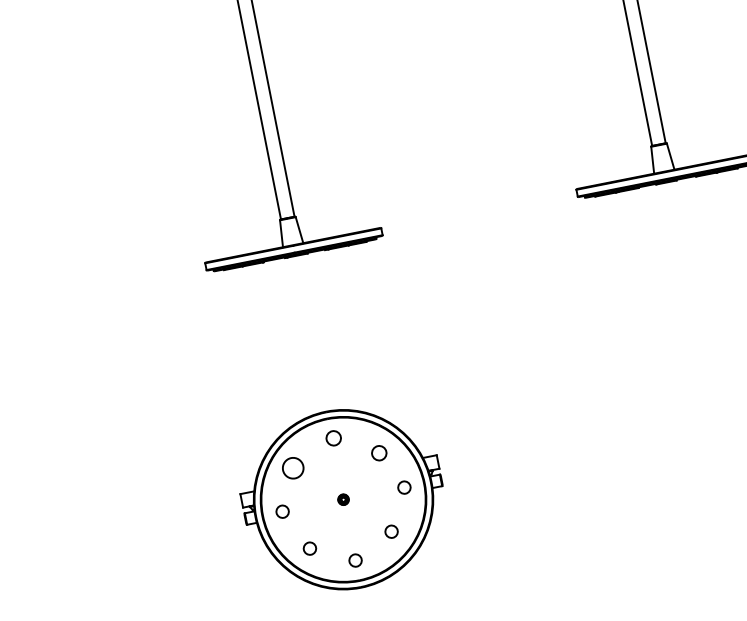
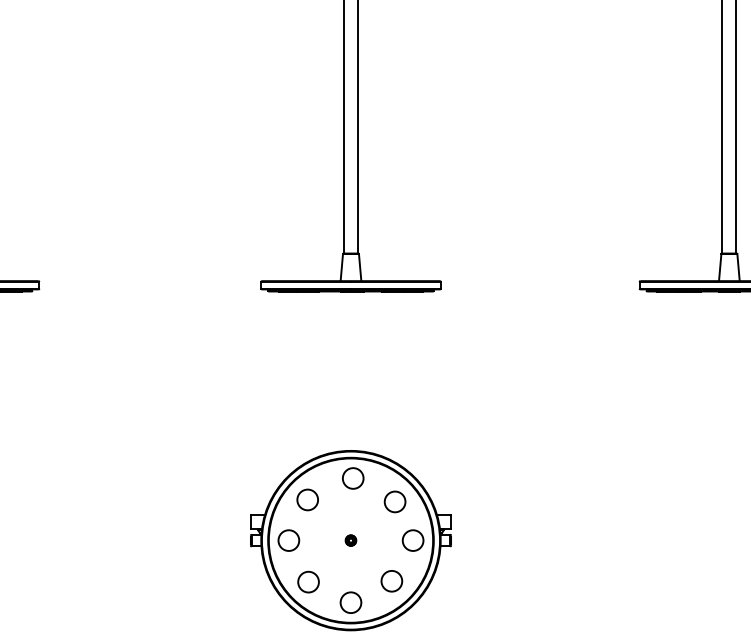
circle: (333, 438) -> (353, 478), size x1.43
circle: (378, 452) -> (394, 501), size x1.43
circle: (403, 487) -> (412, 540), size x1.67
circle: (282, 511) -> (288, 540), size x1.67
circle: (391, 531) -> (391, 581), size x1.67
circle: (309, 548) -> (308, 581), size x1.67
circle: (355, 560) -> (350, 602), size x1.67

